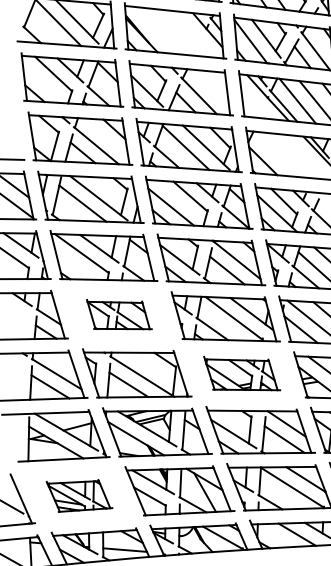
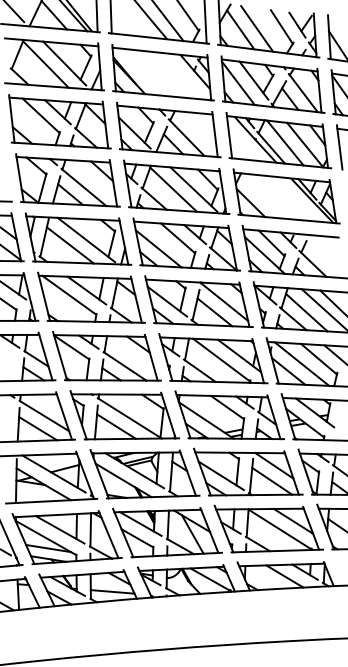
part: (118, 314) -> (106, 356), size x1.67
part: (241, 373) -> (229, 415), size x1.43
part: (78, 495) -> (66, 537), size x1.67

